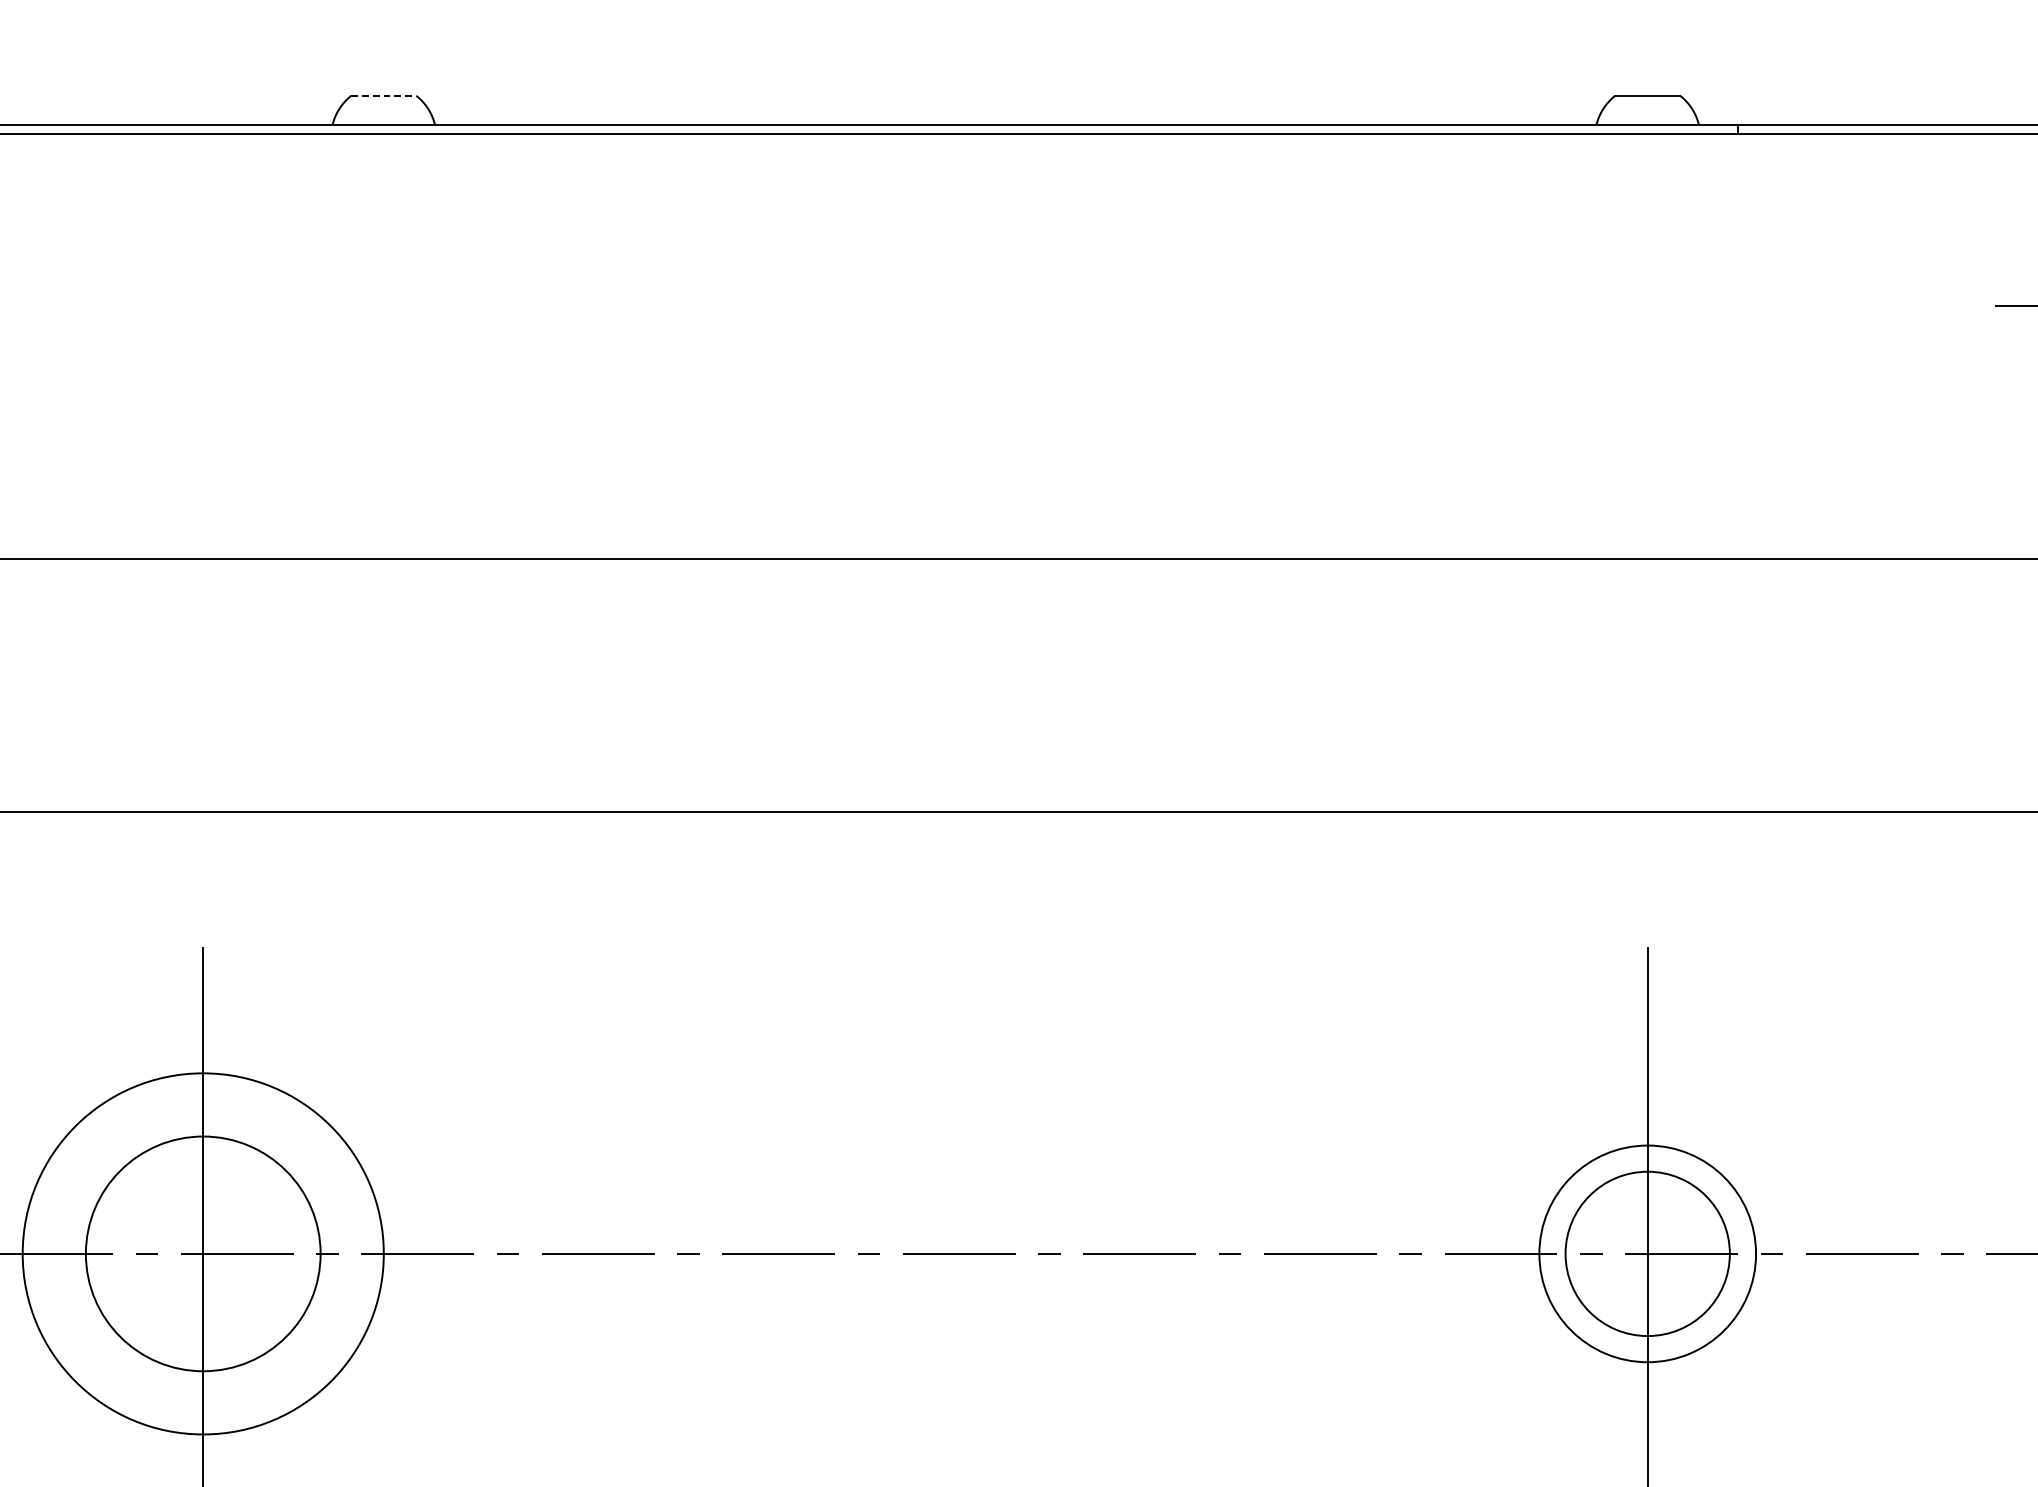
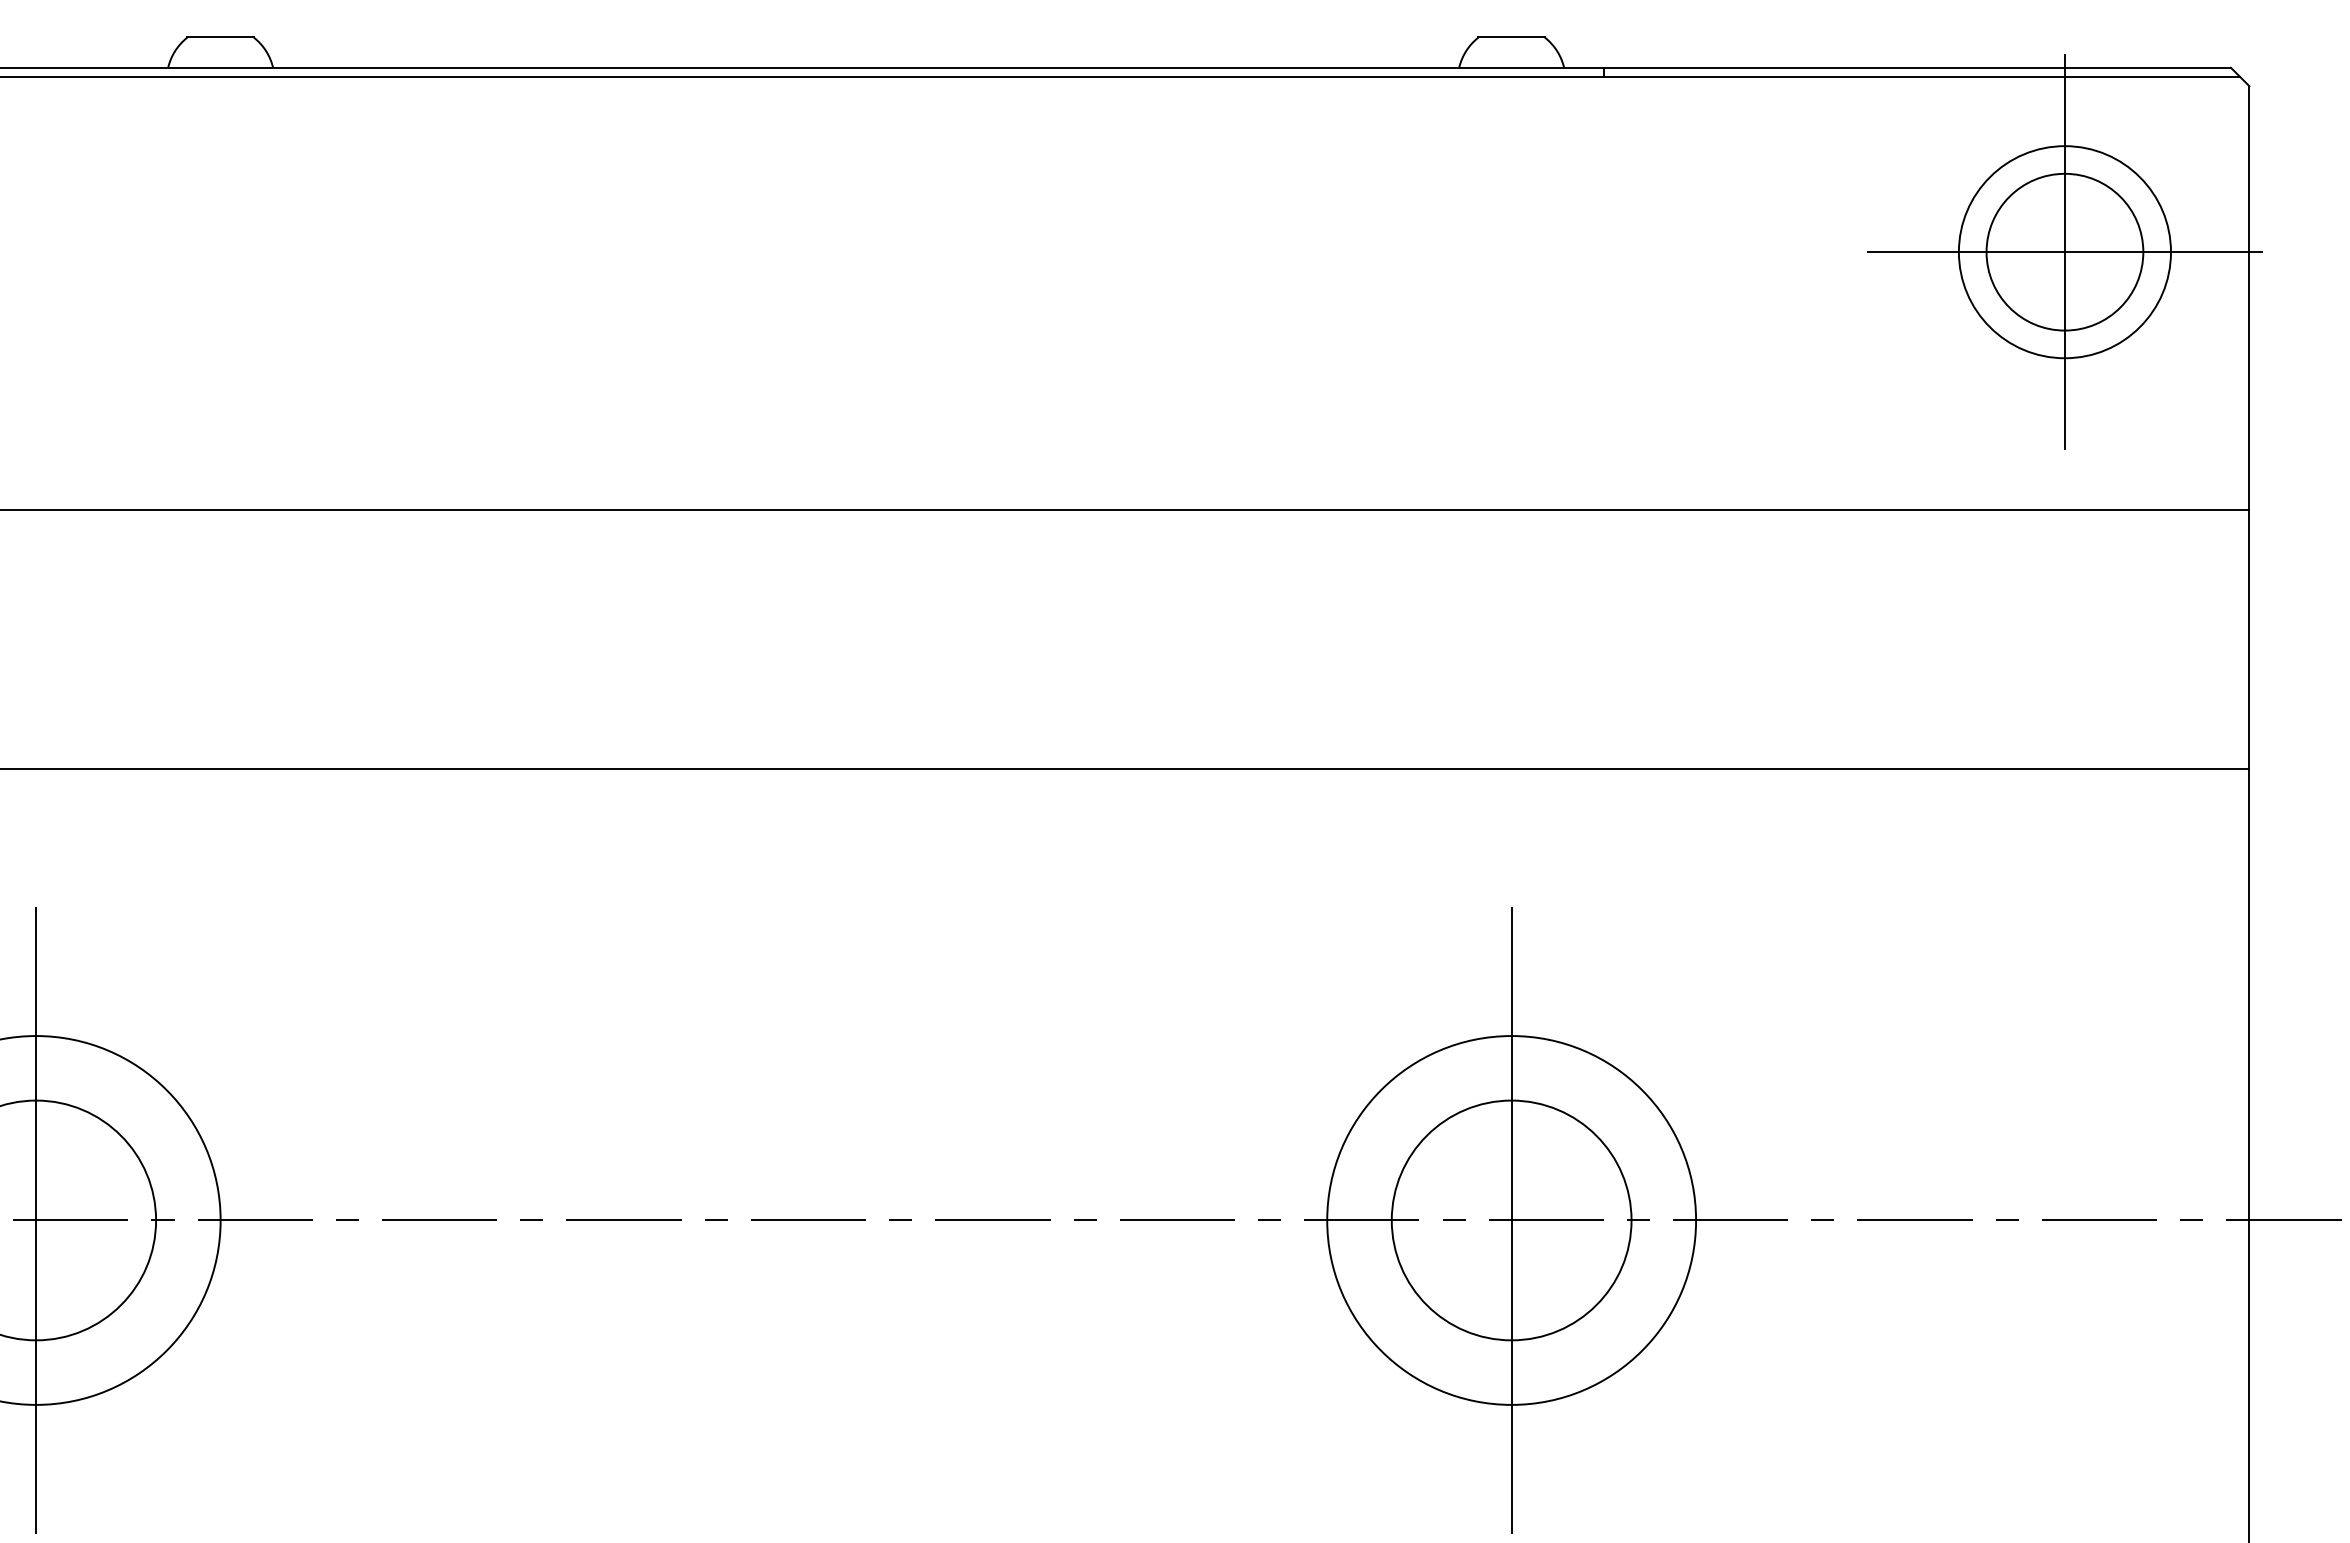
line: (384, 95) -> (221, 37), dashed -> solid
circle: (1647, 1253) -> (1511, 1220), size x1.43
circle: (1647, 1253) -> (1511, 1220), size x1.67

